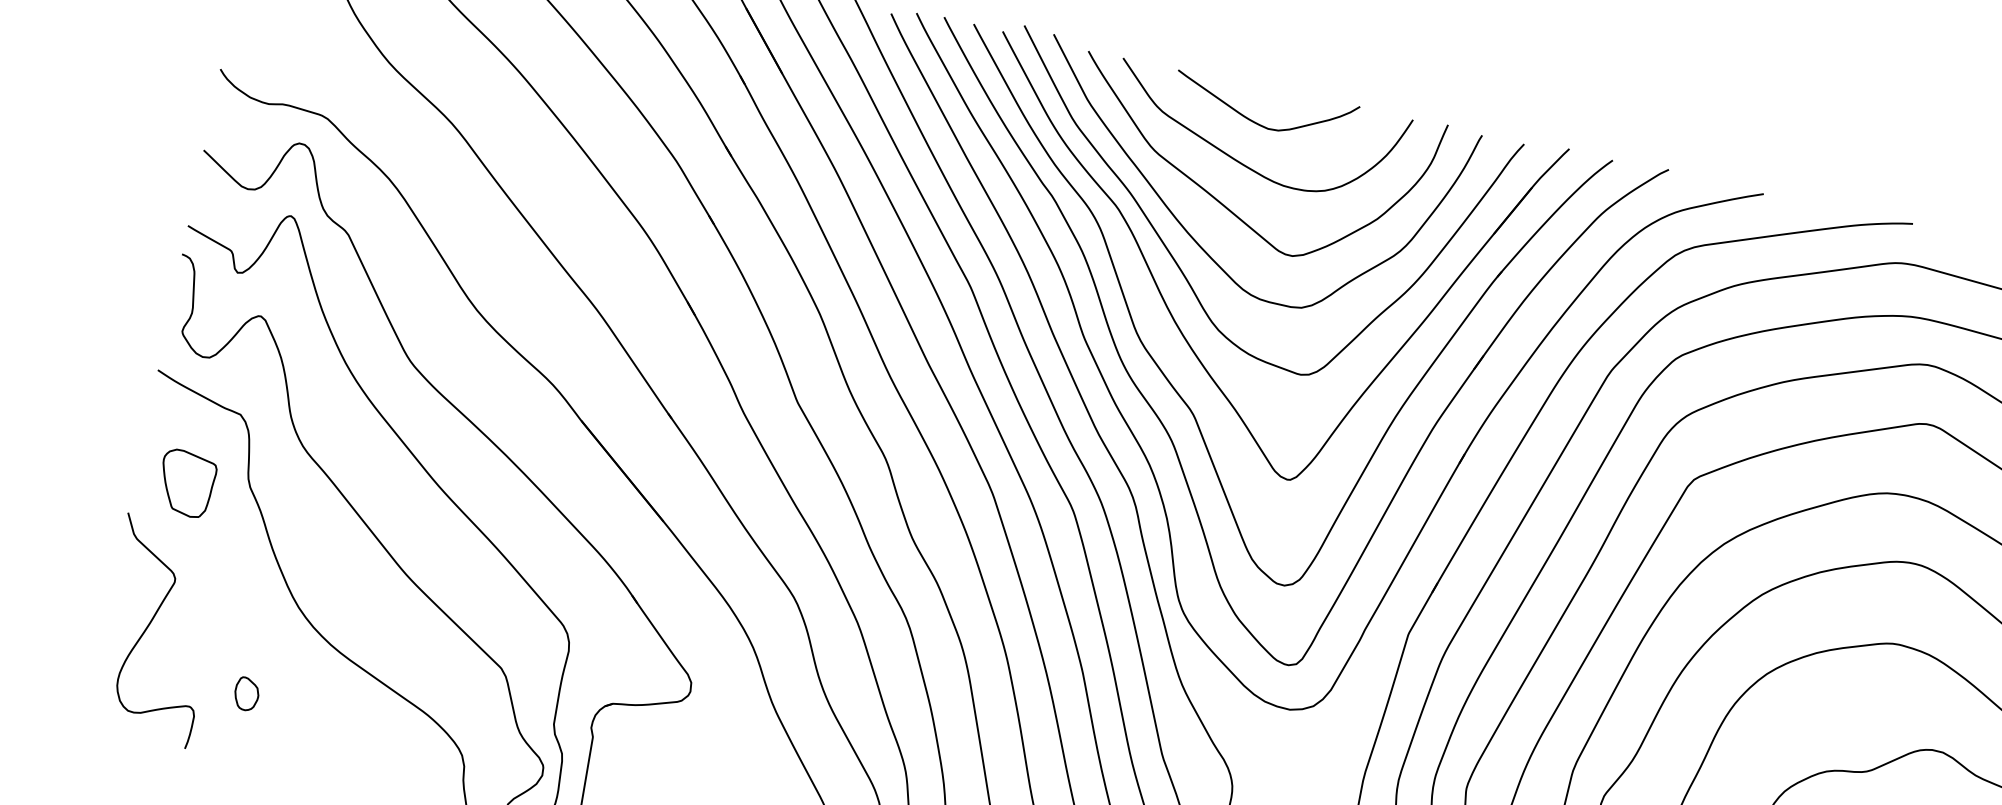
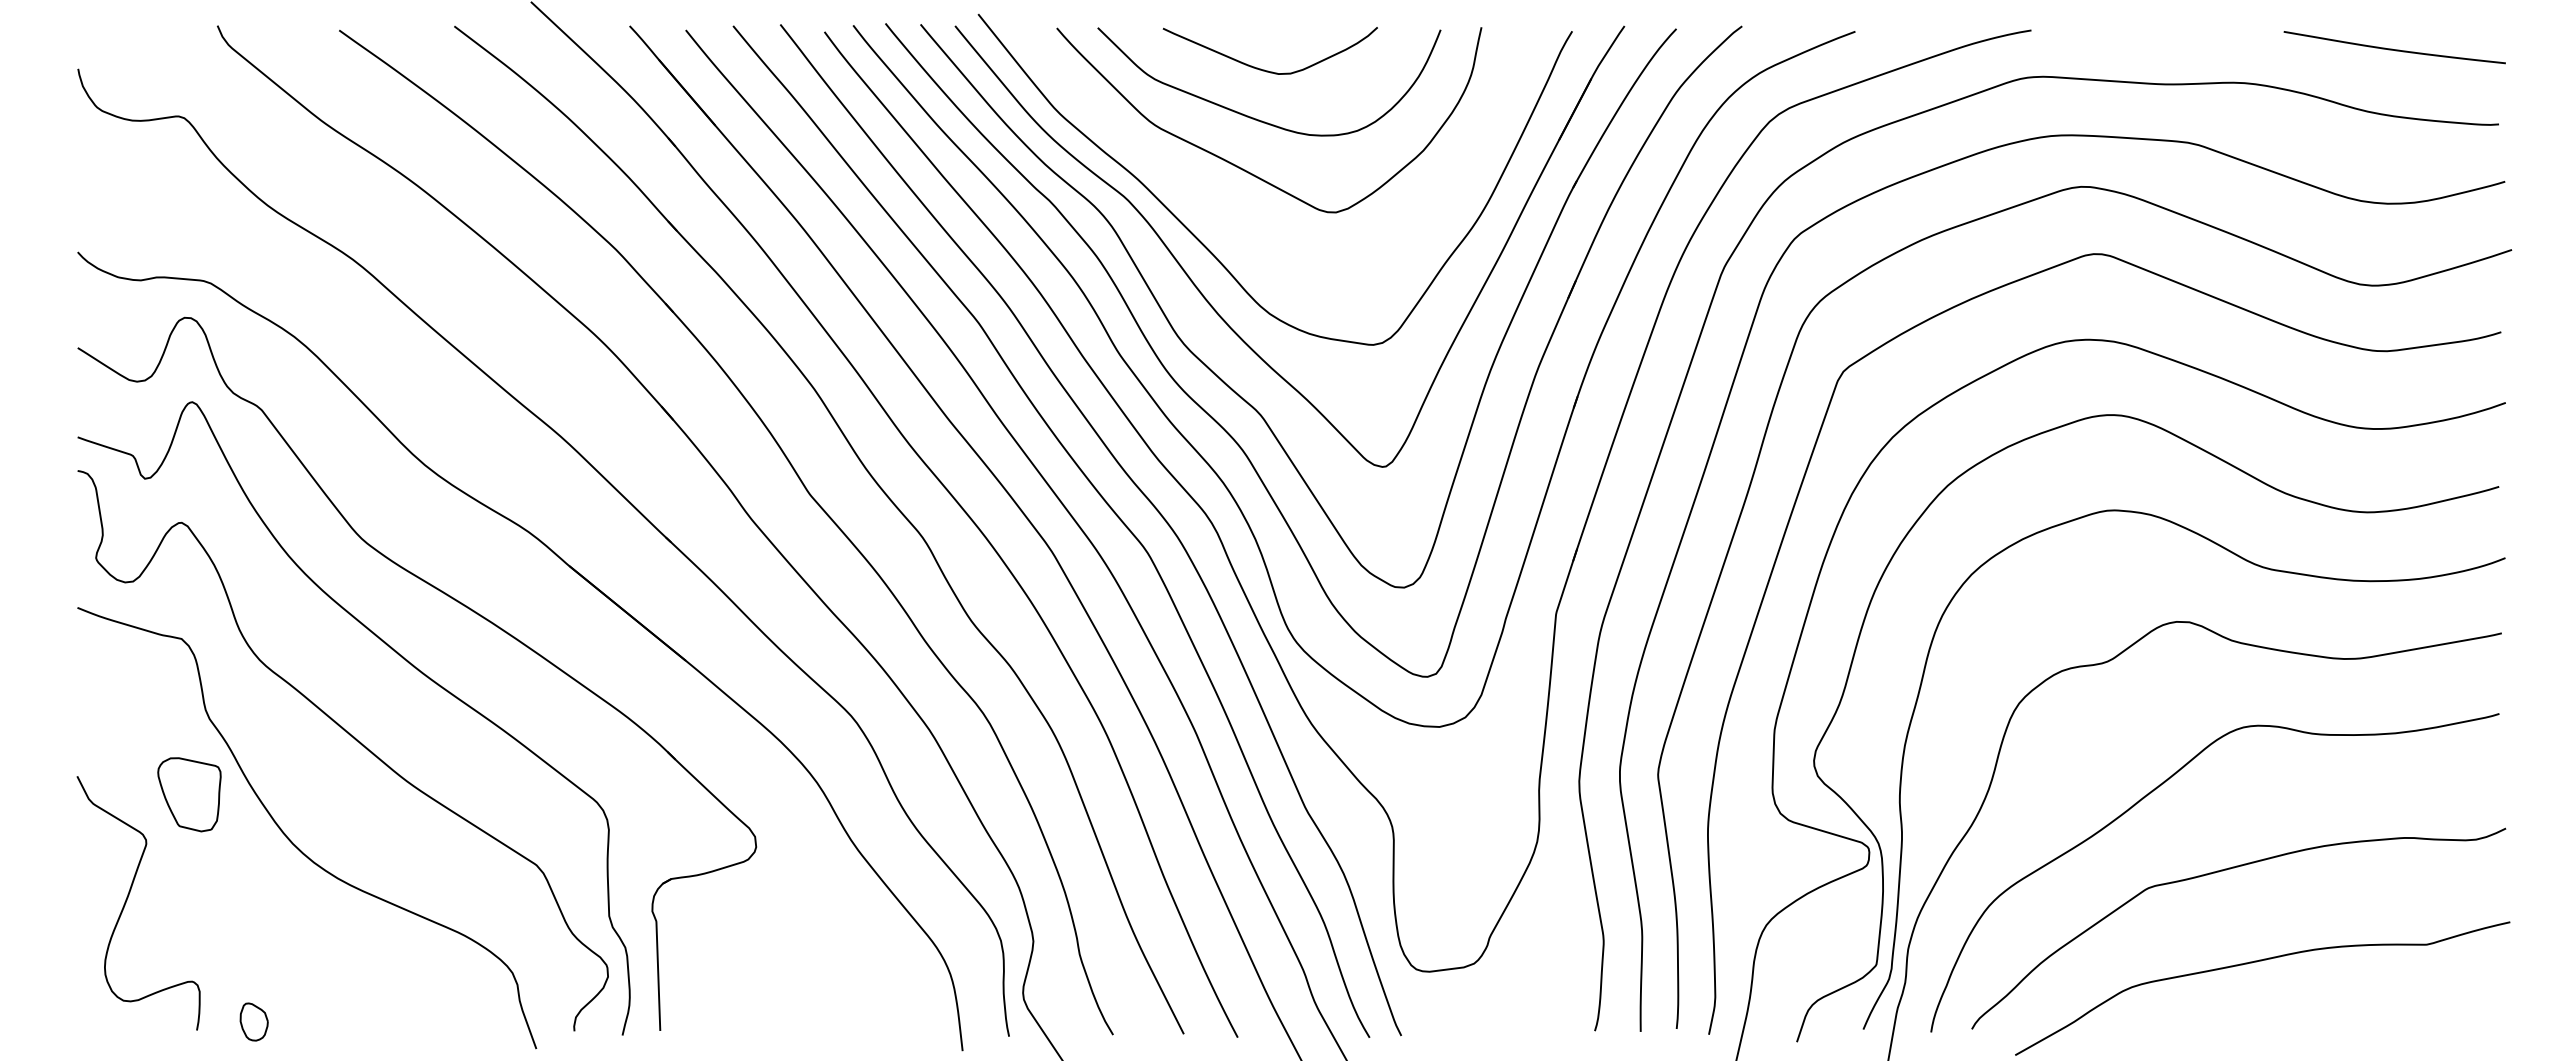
curve: (1193, 237) -> (1219, 214), removed
part: (186, 483) -> (189, 794), moved
part: (246, 693) -> (253, 1021), moved

